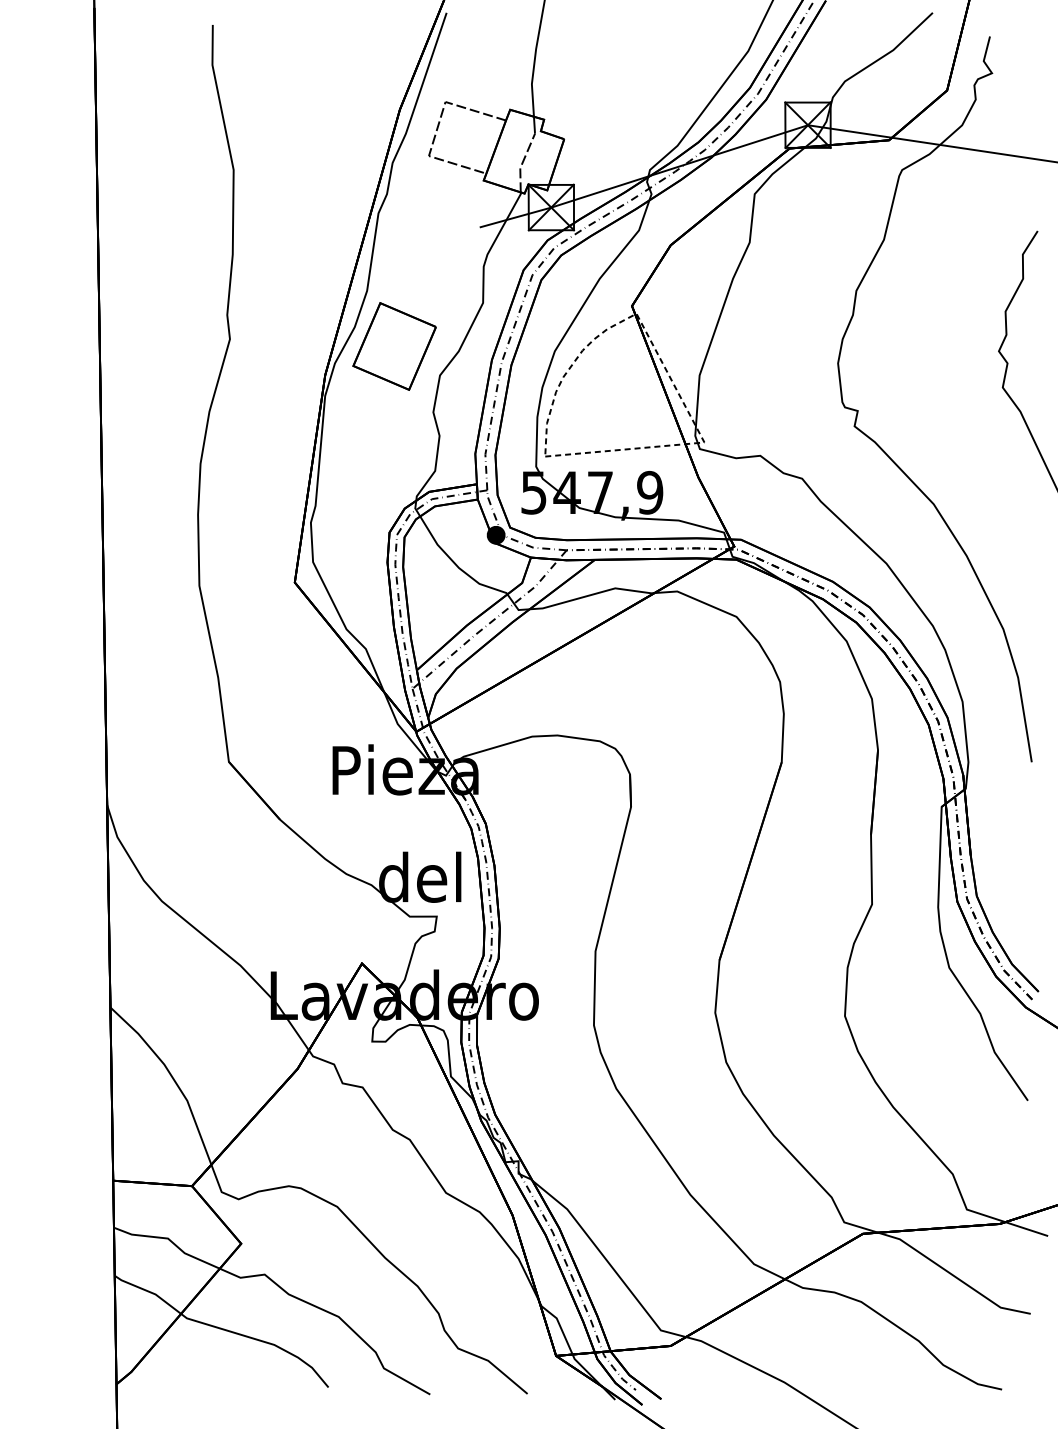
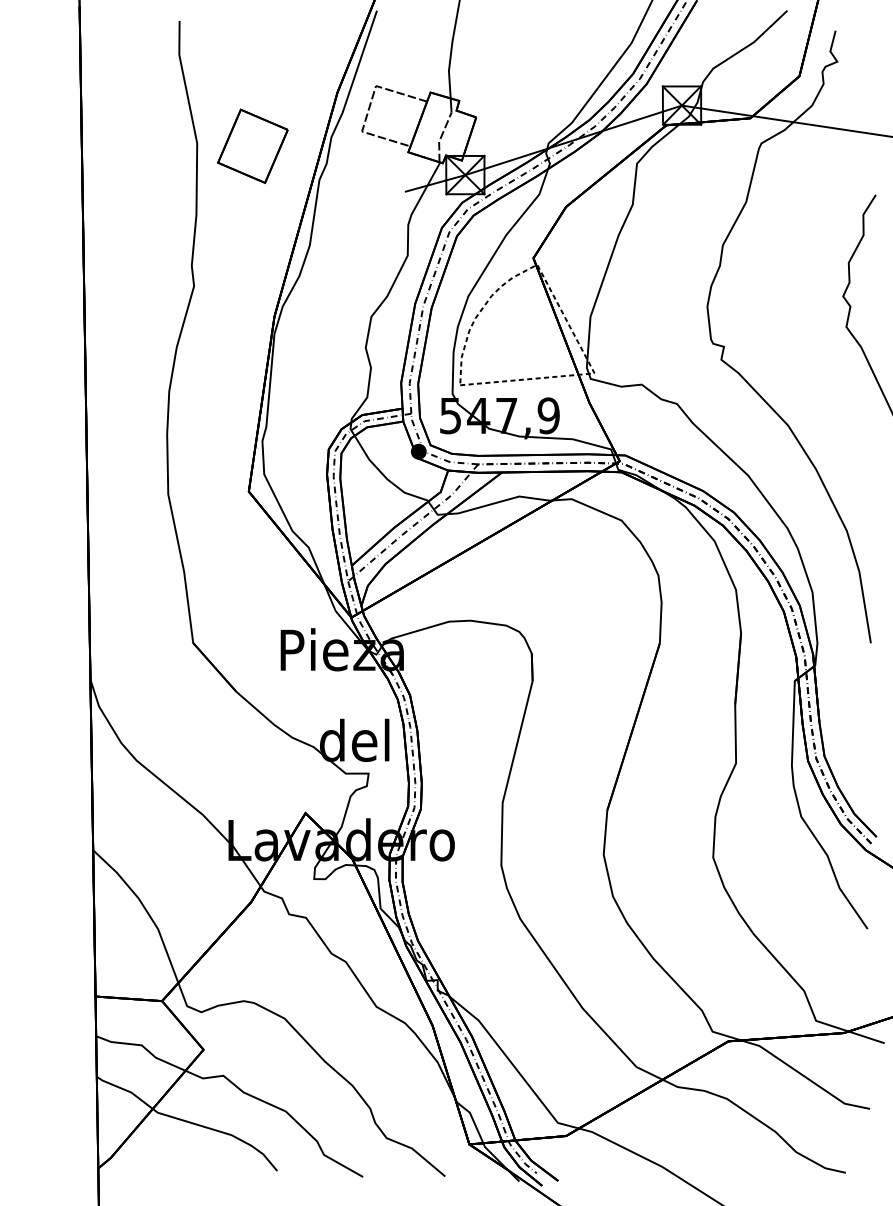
part: (394, 346) -> (252, 146), moved

